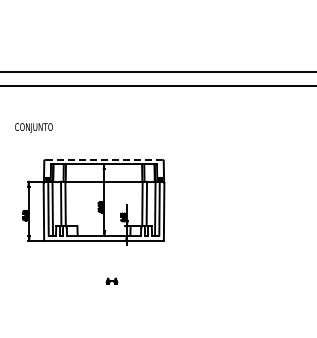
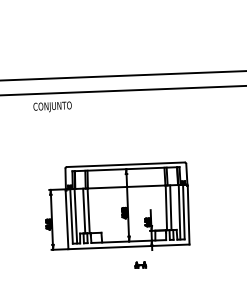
text: (33, 127) -> (52, 106), moved
line: (104, 159) -> (126, 164), dashed -> solid
part: (111, 280) -> (140, 264), moved

